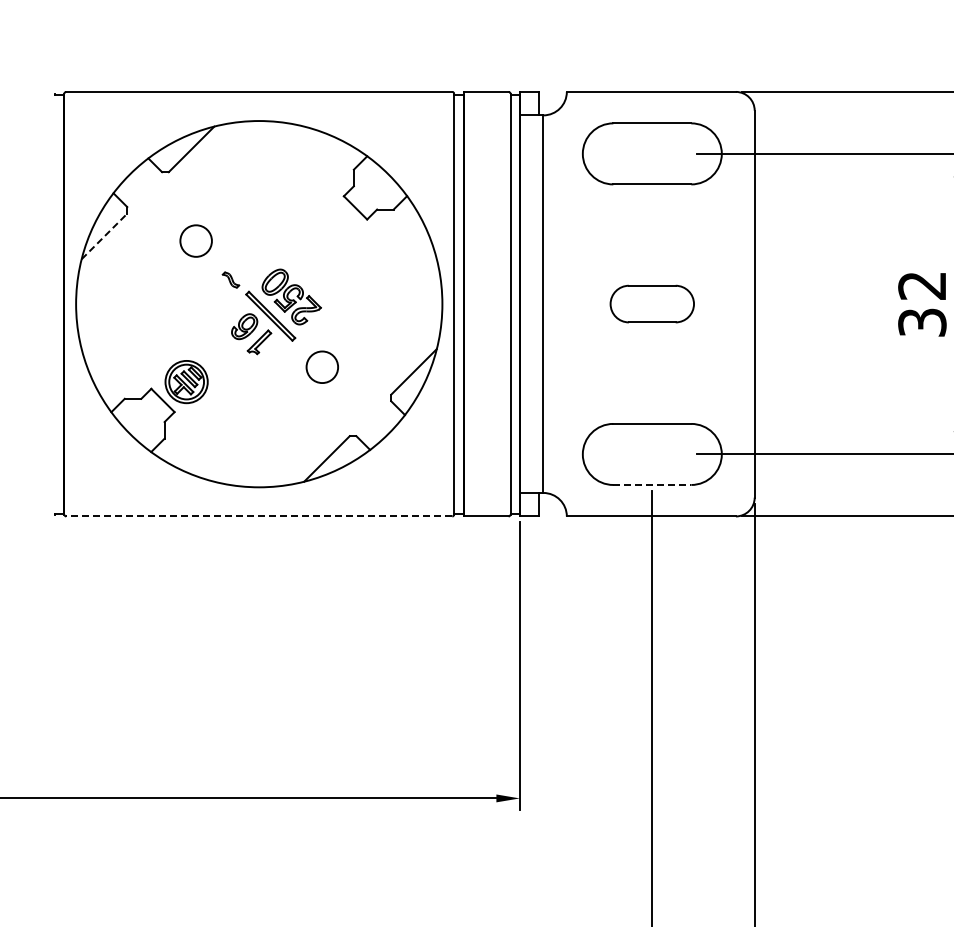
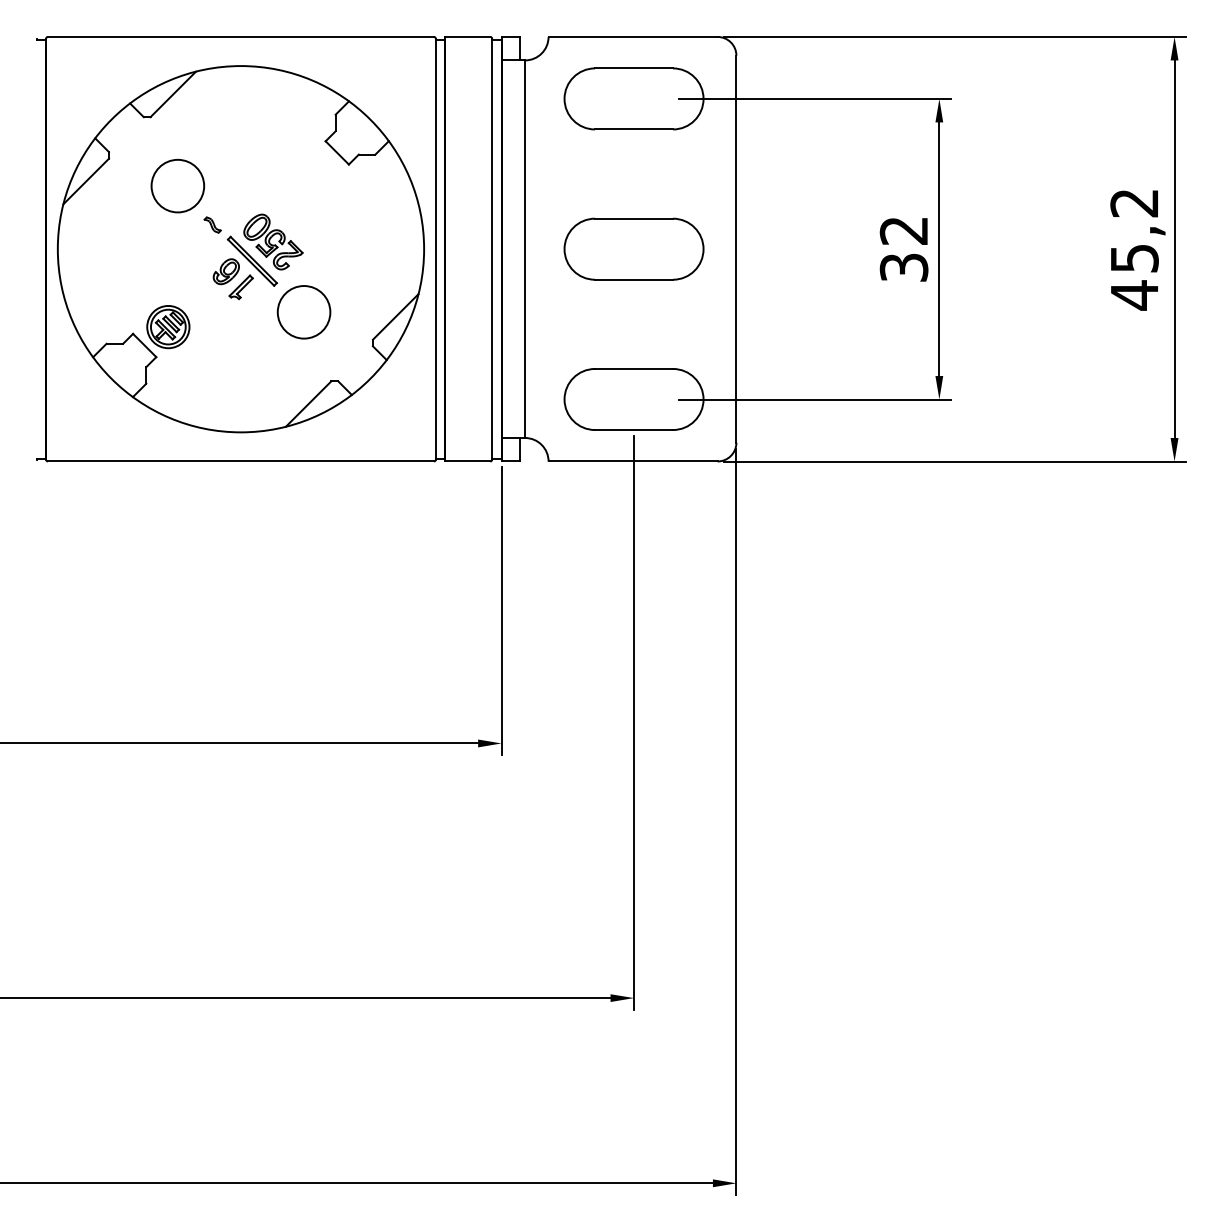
line: (104, 236) -> (86, 181), dashed -> solid
circle: (195, 240) -> (177, 185), size x1.67
part: (651, 303) -> (633, 248), size x1.67
circle: (321, 367) -> (303, 312), size x1.67
line: (652, 485) -> (634, 430), dashed -> solid
line: (258, 516) -> (240, 461), dashed -> solid

